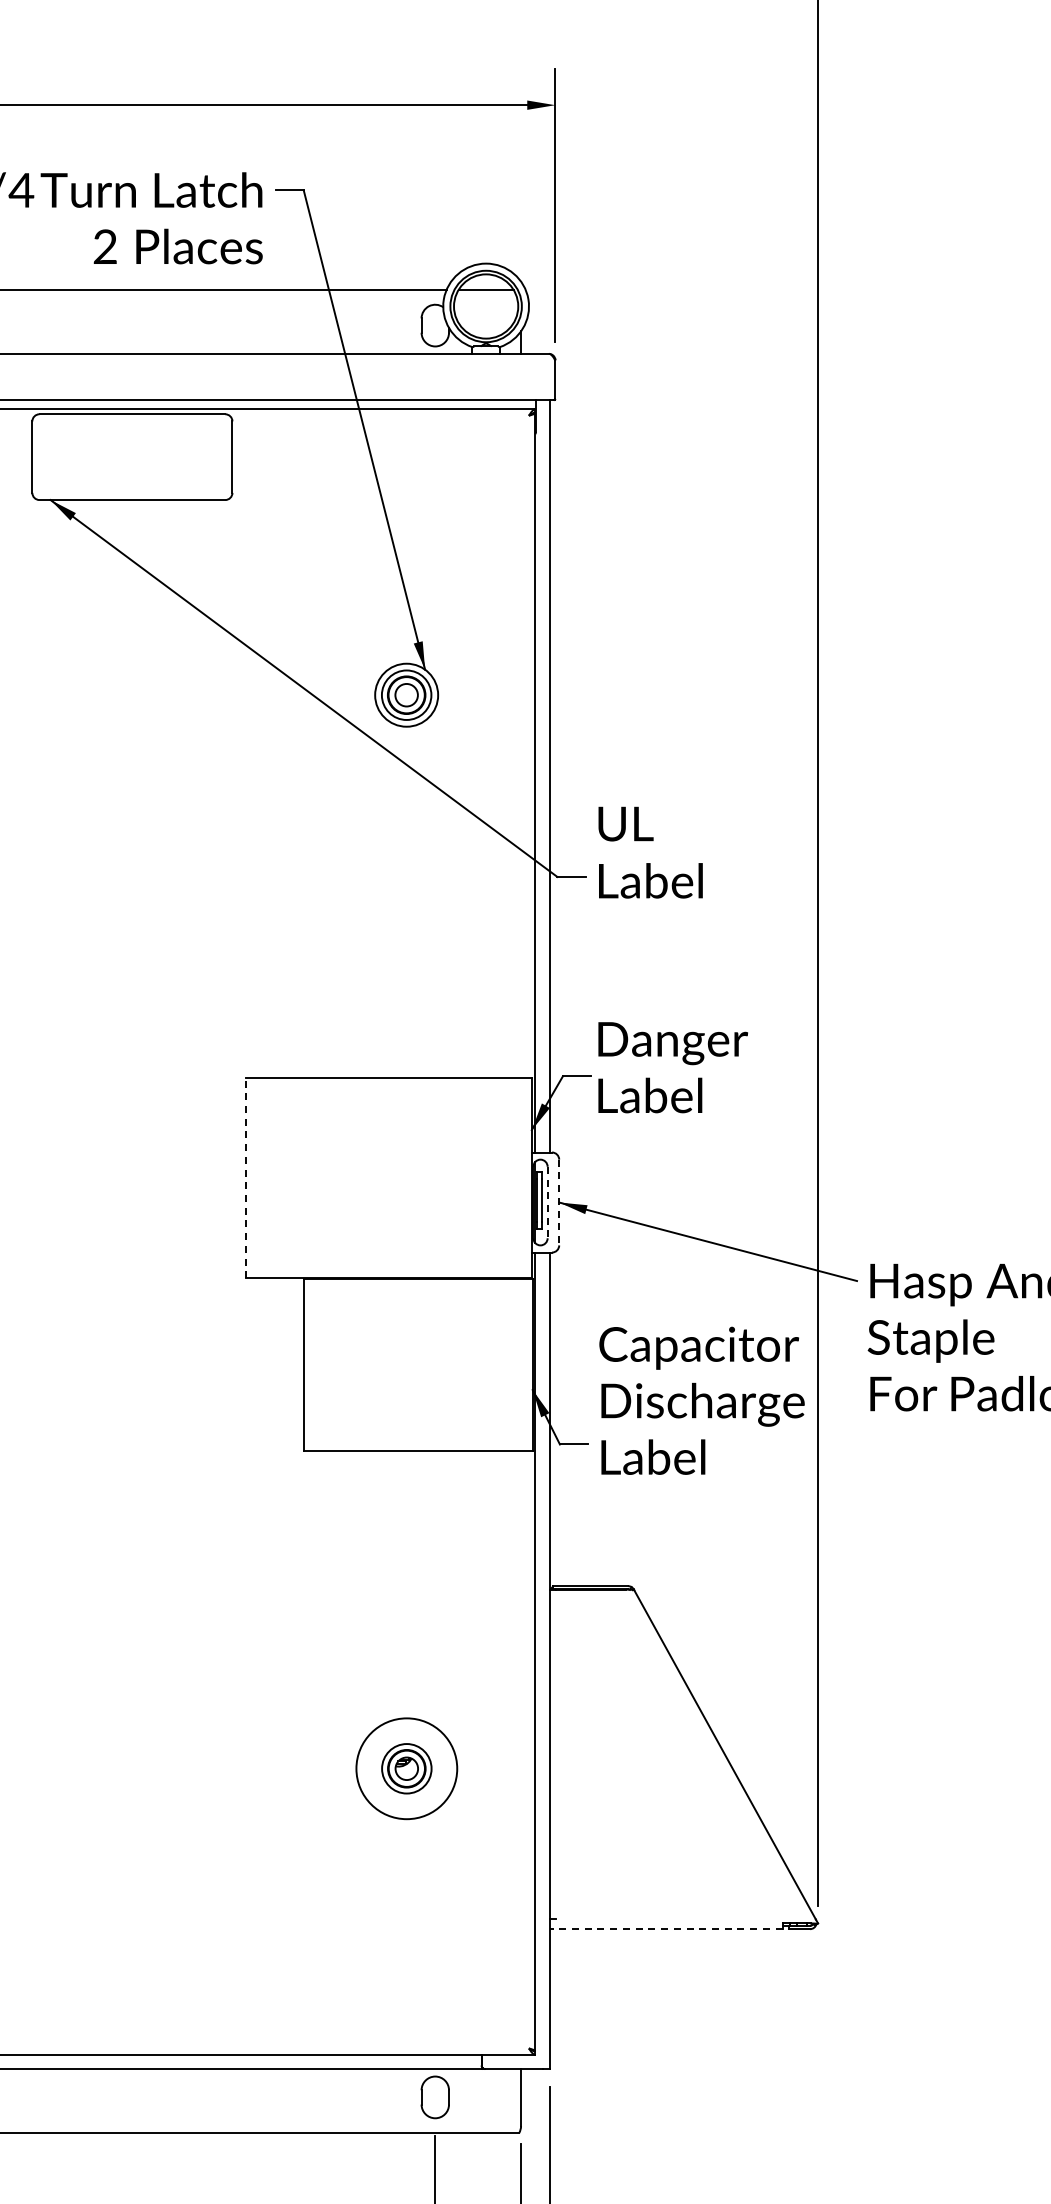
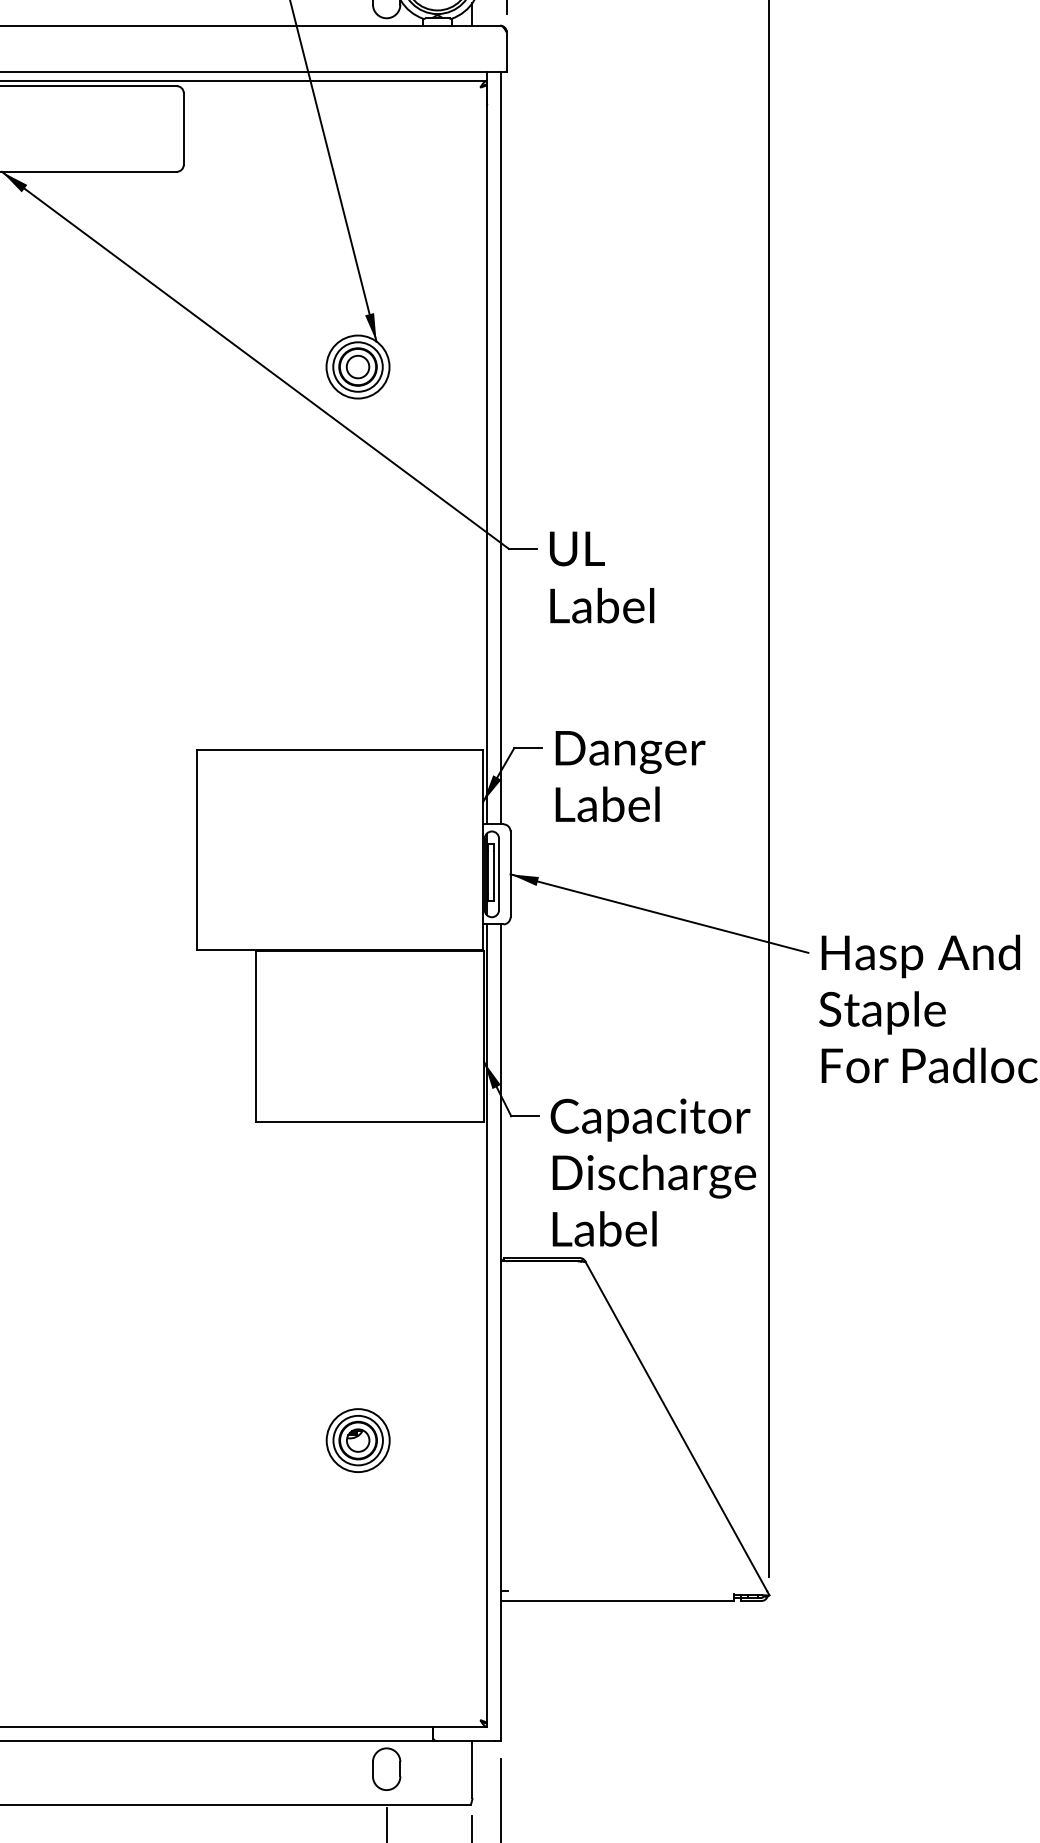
text: (650, 852) -> (601, 577), moved
text: (672, 1067) -> (629, 776), moved
line: (245, 1177) -> (196, 849), dashed -> solid
line: (547, 1202) -> (498, 874), dashed -> solid
line: (559, 1202) -> (510, 874), dashed -> solid
text: (701, 1400) -> (652, 1172), moved
circle: (406, 1768) -> (357, 1440), size x0.62
line: (665, 1929) -> (616, 1601), dashed -> solid

